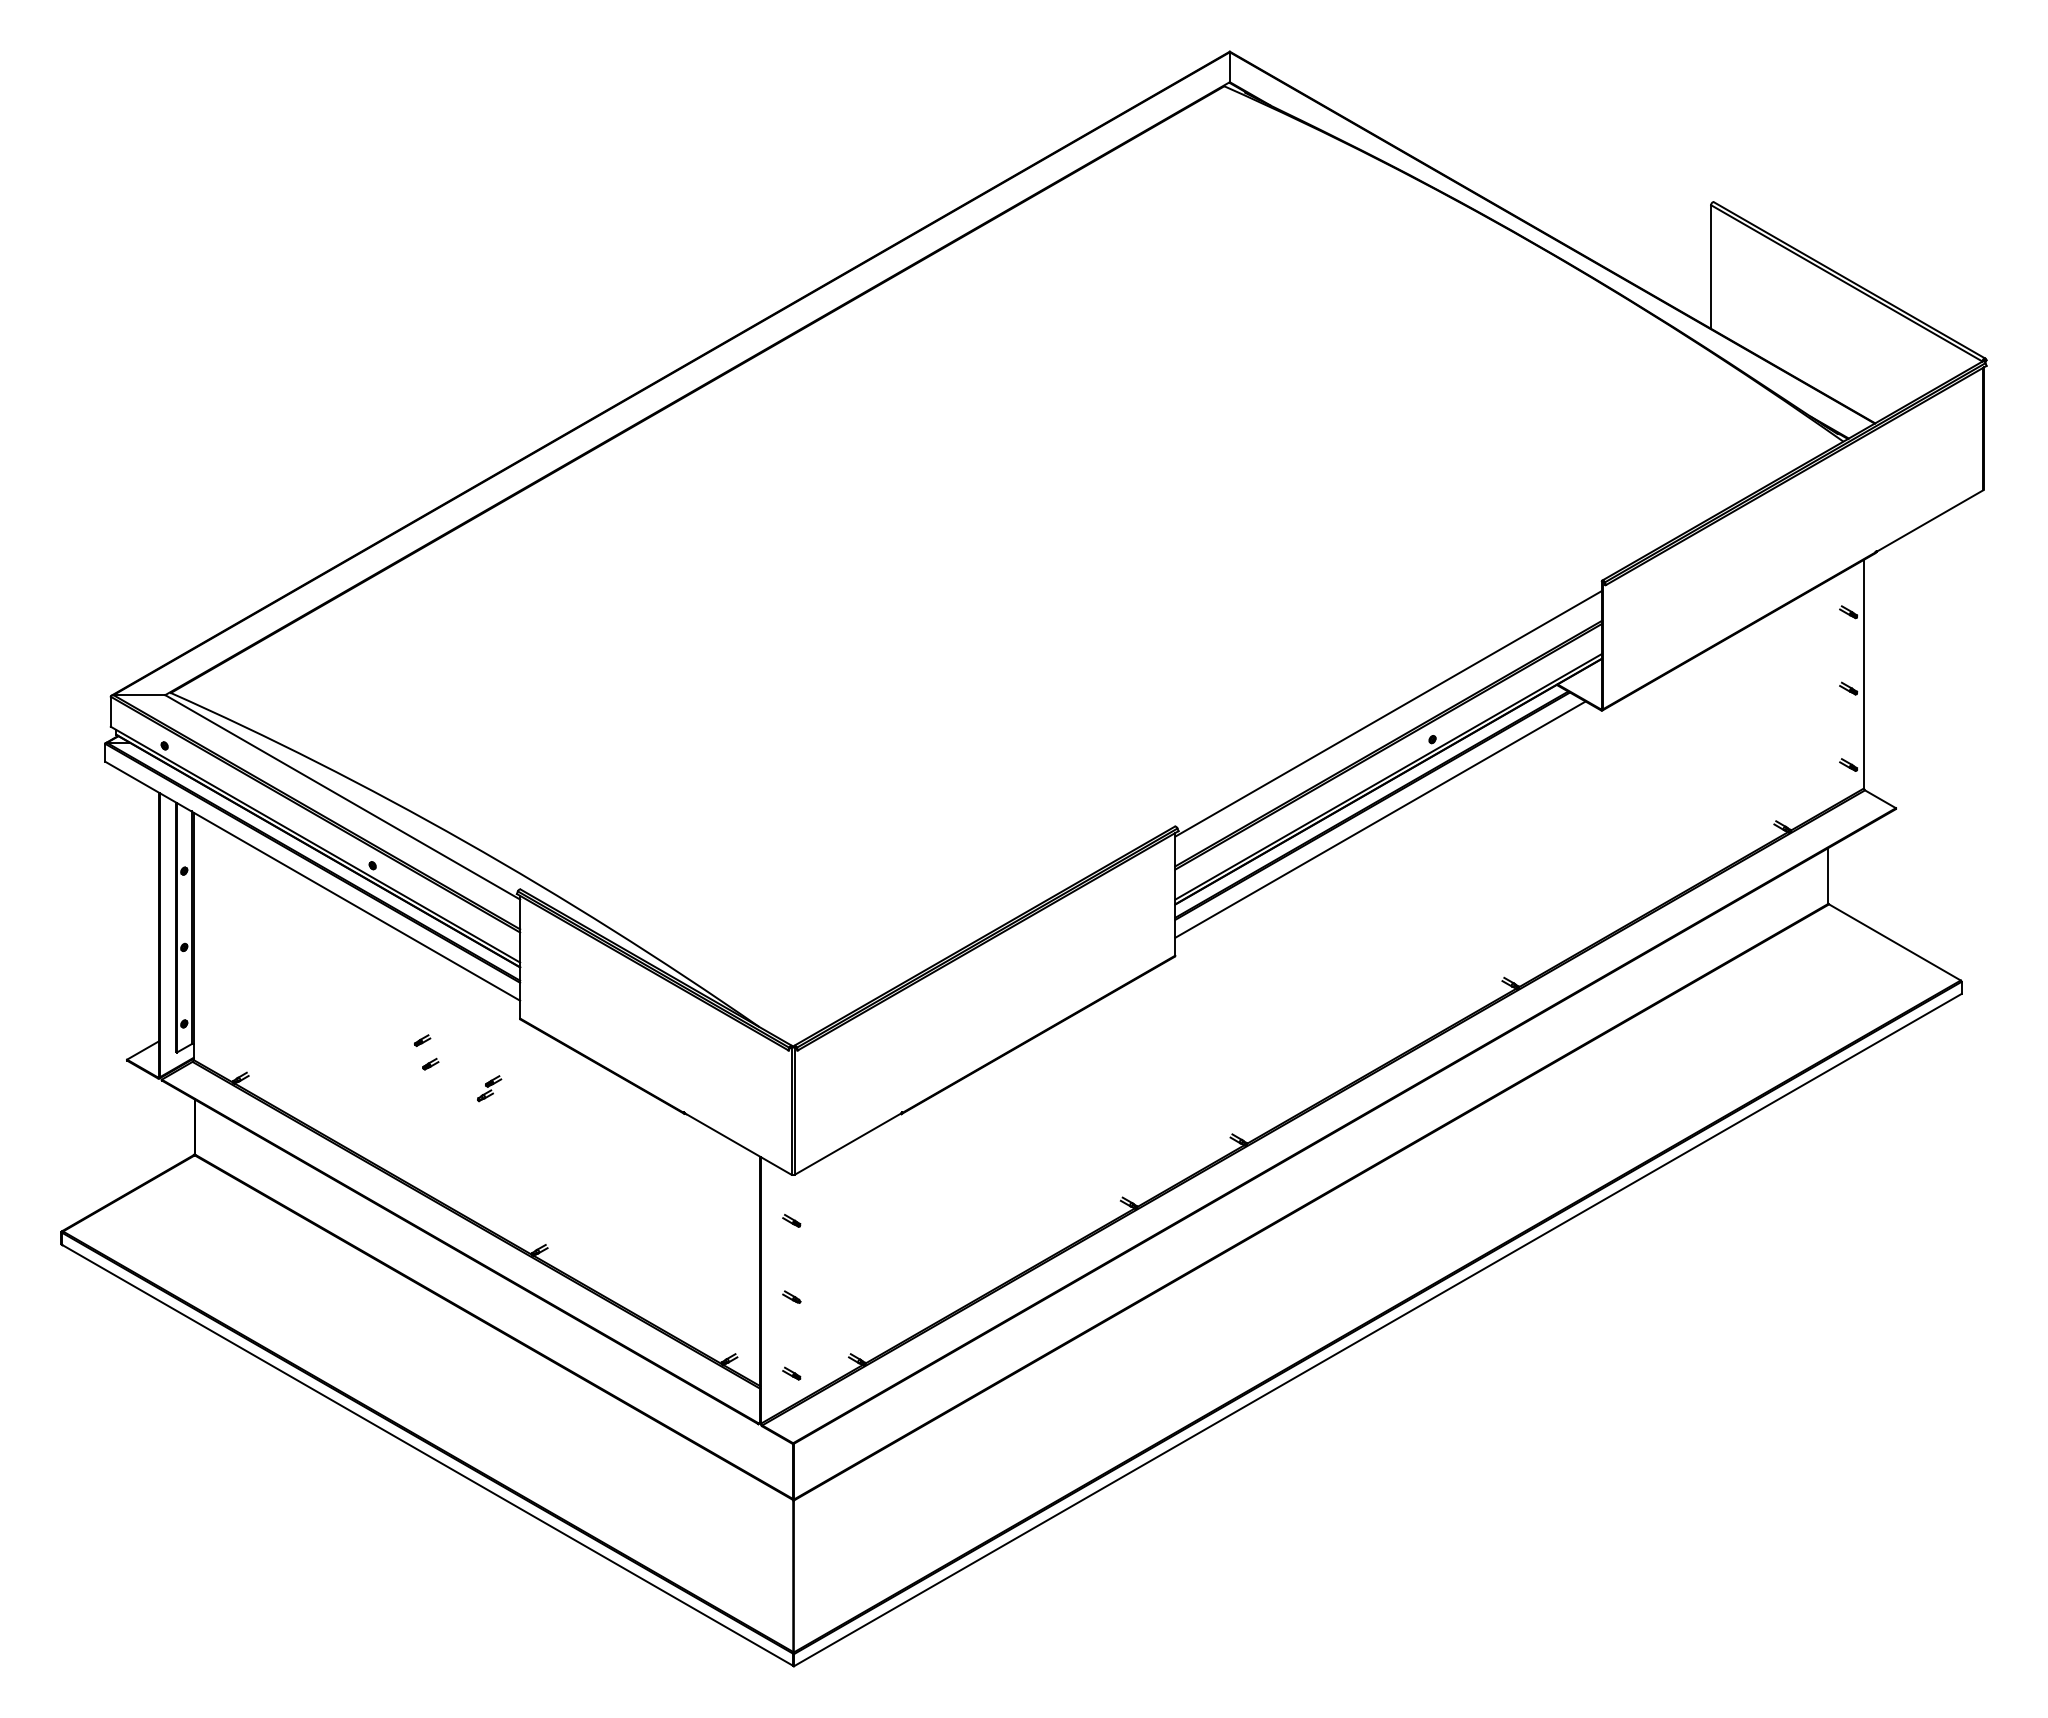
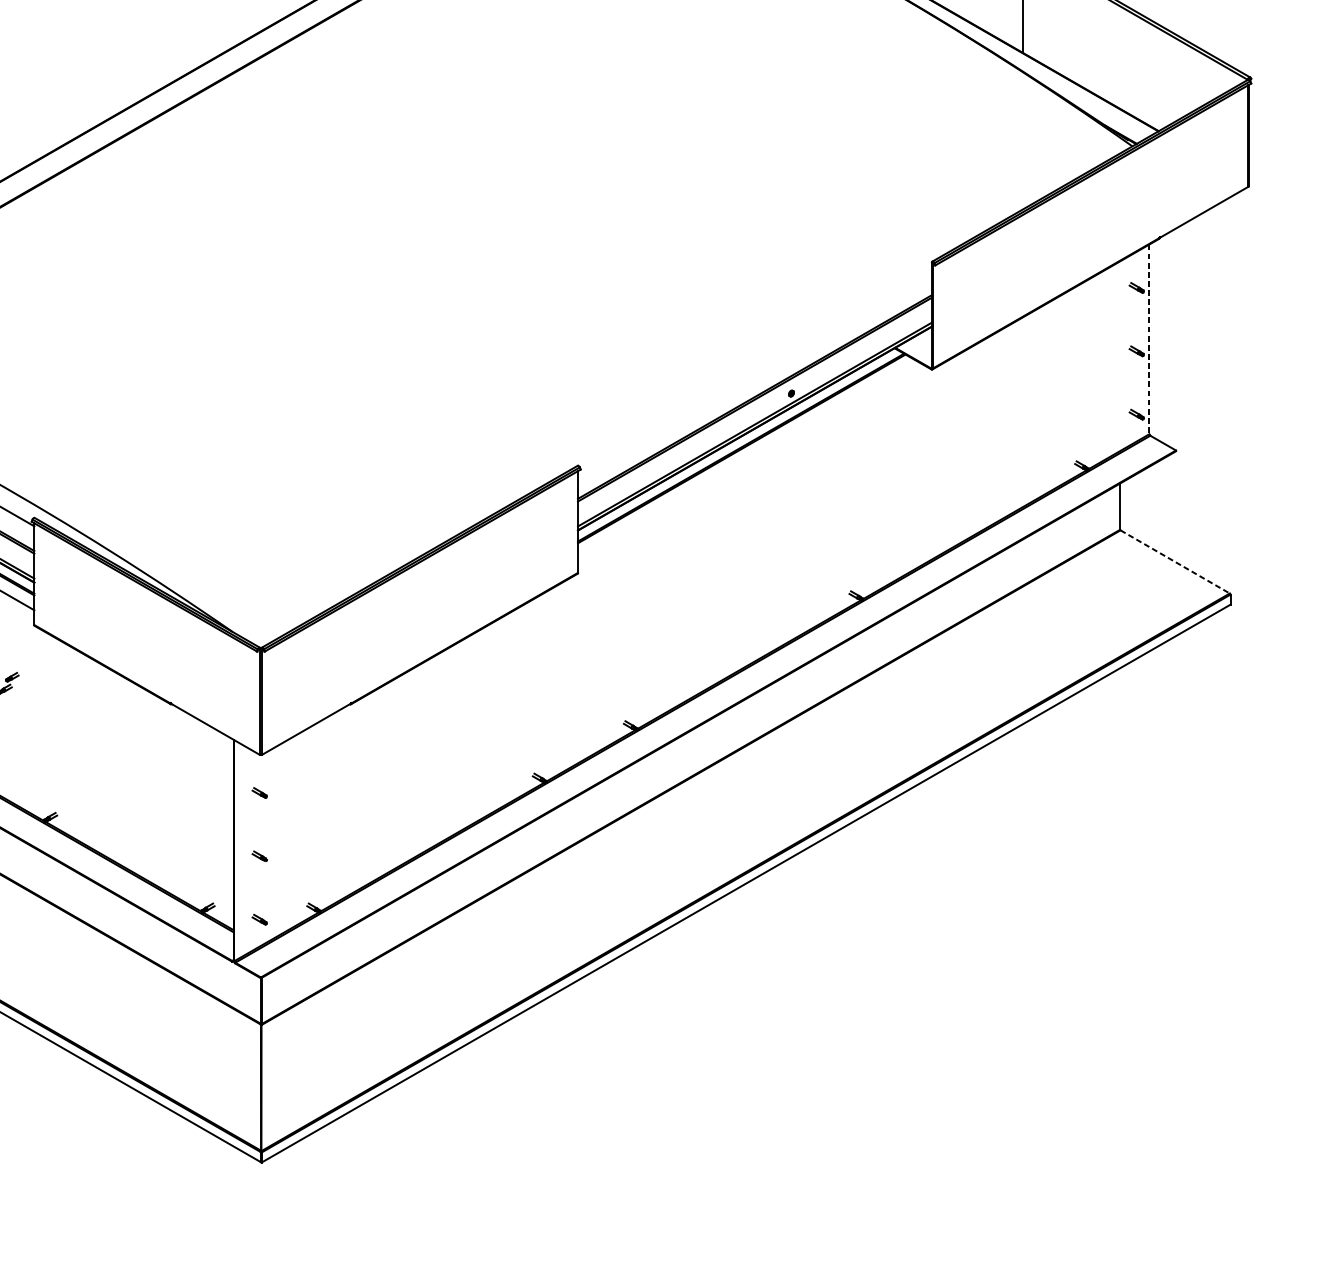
line: (1863, 674) -> (1149, 339), solid -> dashed
line: (1388, 713) -> (754, 371), removed
line: (1380, 819) -> (748, 459), removed
line: (1895, 942) -> (1175, 561), solid -> dashed

